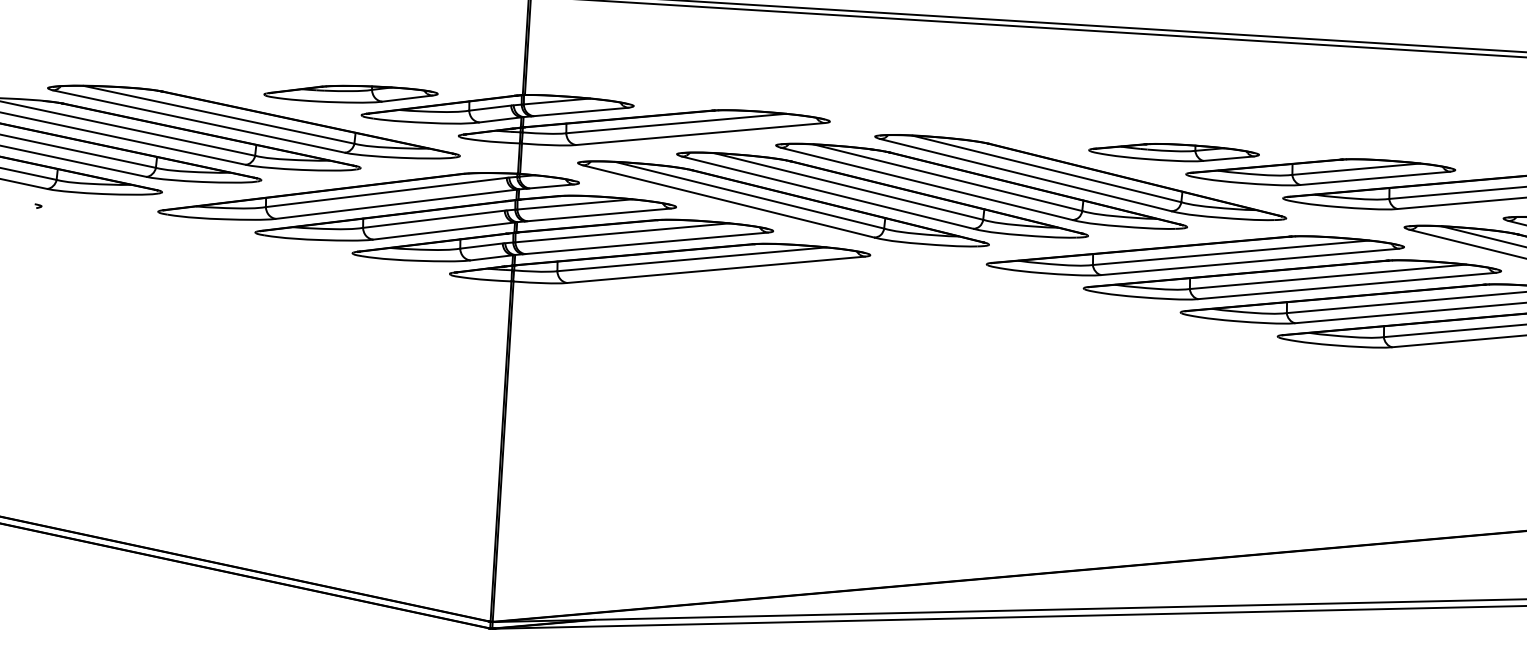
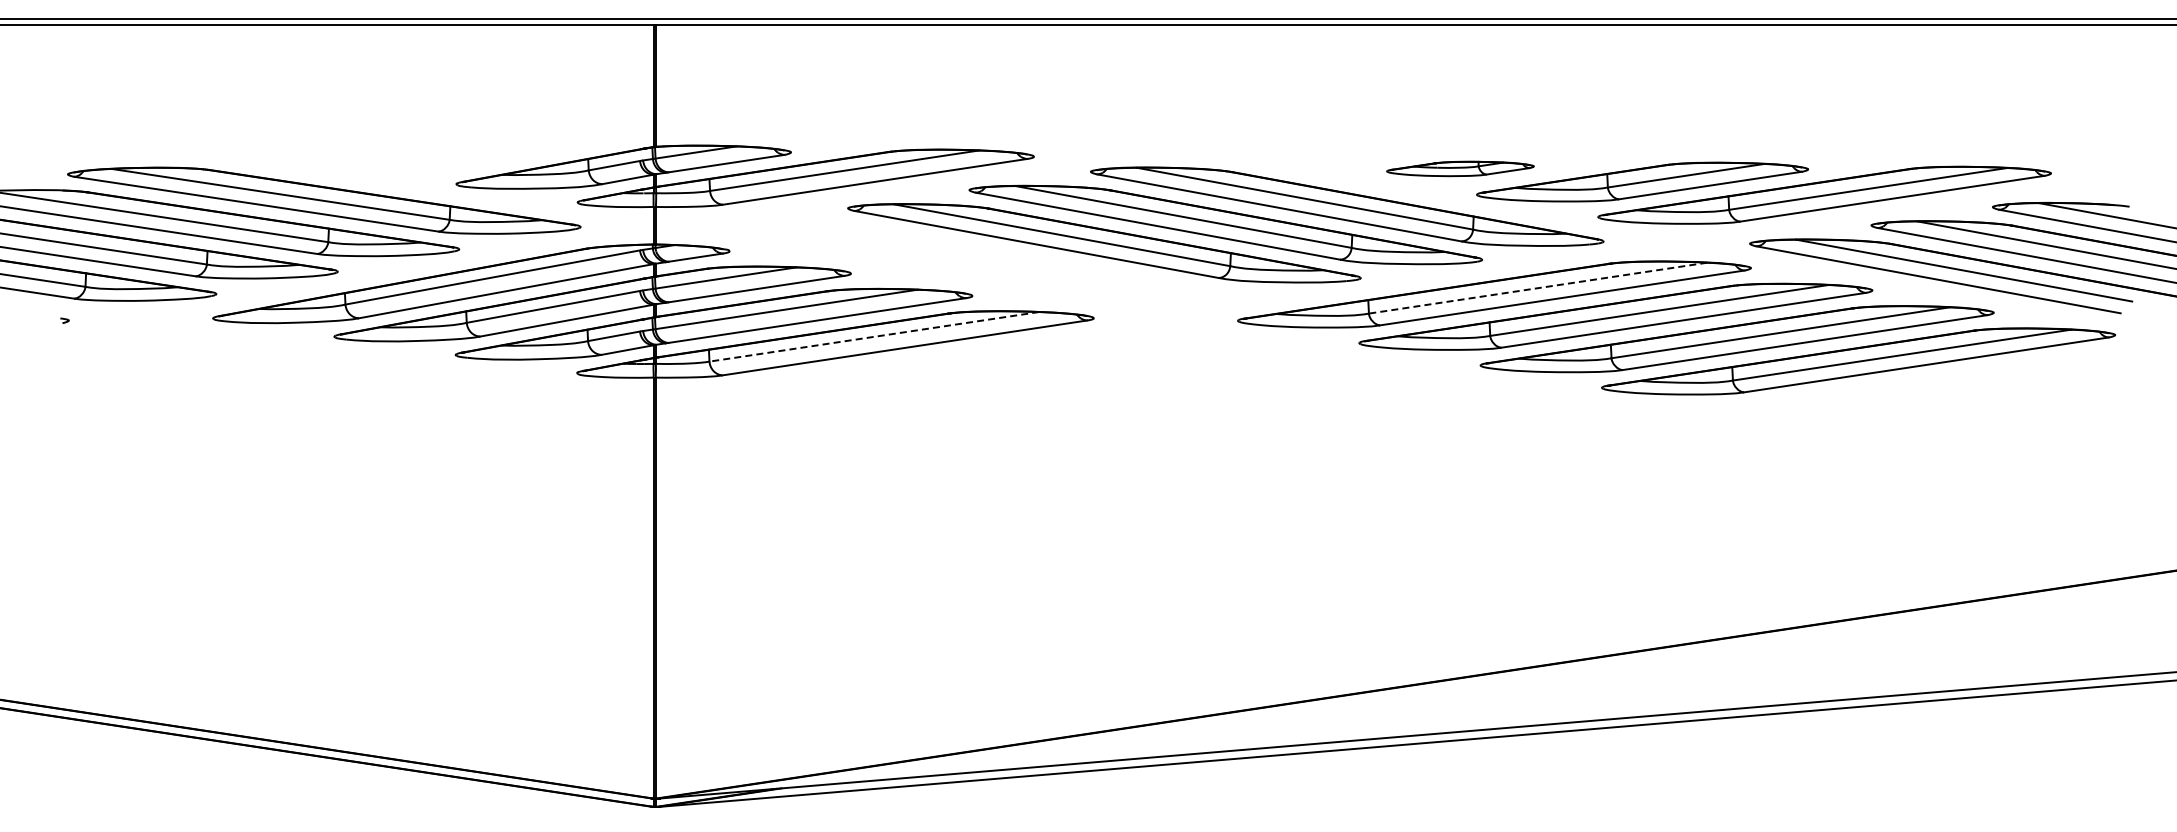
part: (350, 93) -> (441, 158), removed
part: (1174, 152) -> (1460, 168), size x0.7
part: (783, 203) -> (982, 261), removed
line: (1230, 253) -> (1537, 288), solid -> dashed
line: (692, 259) -> (874, 336), solid -> dashed

